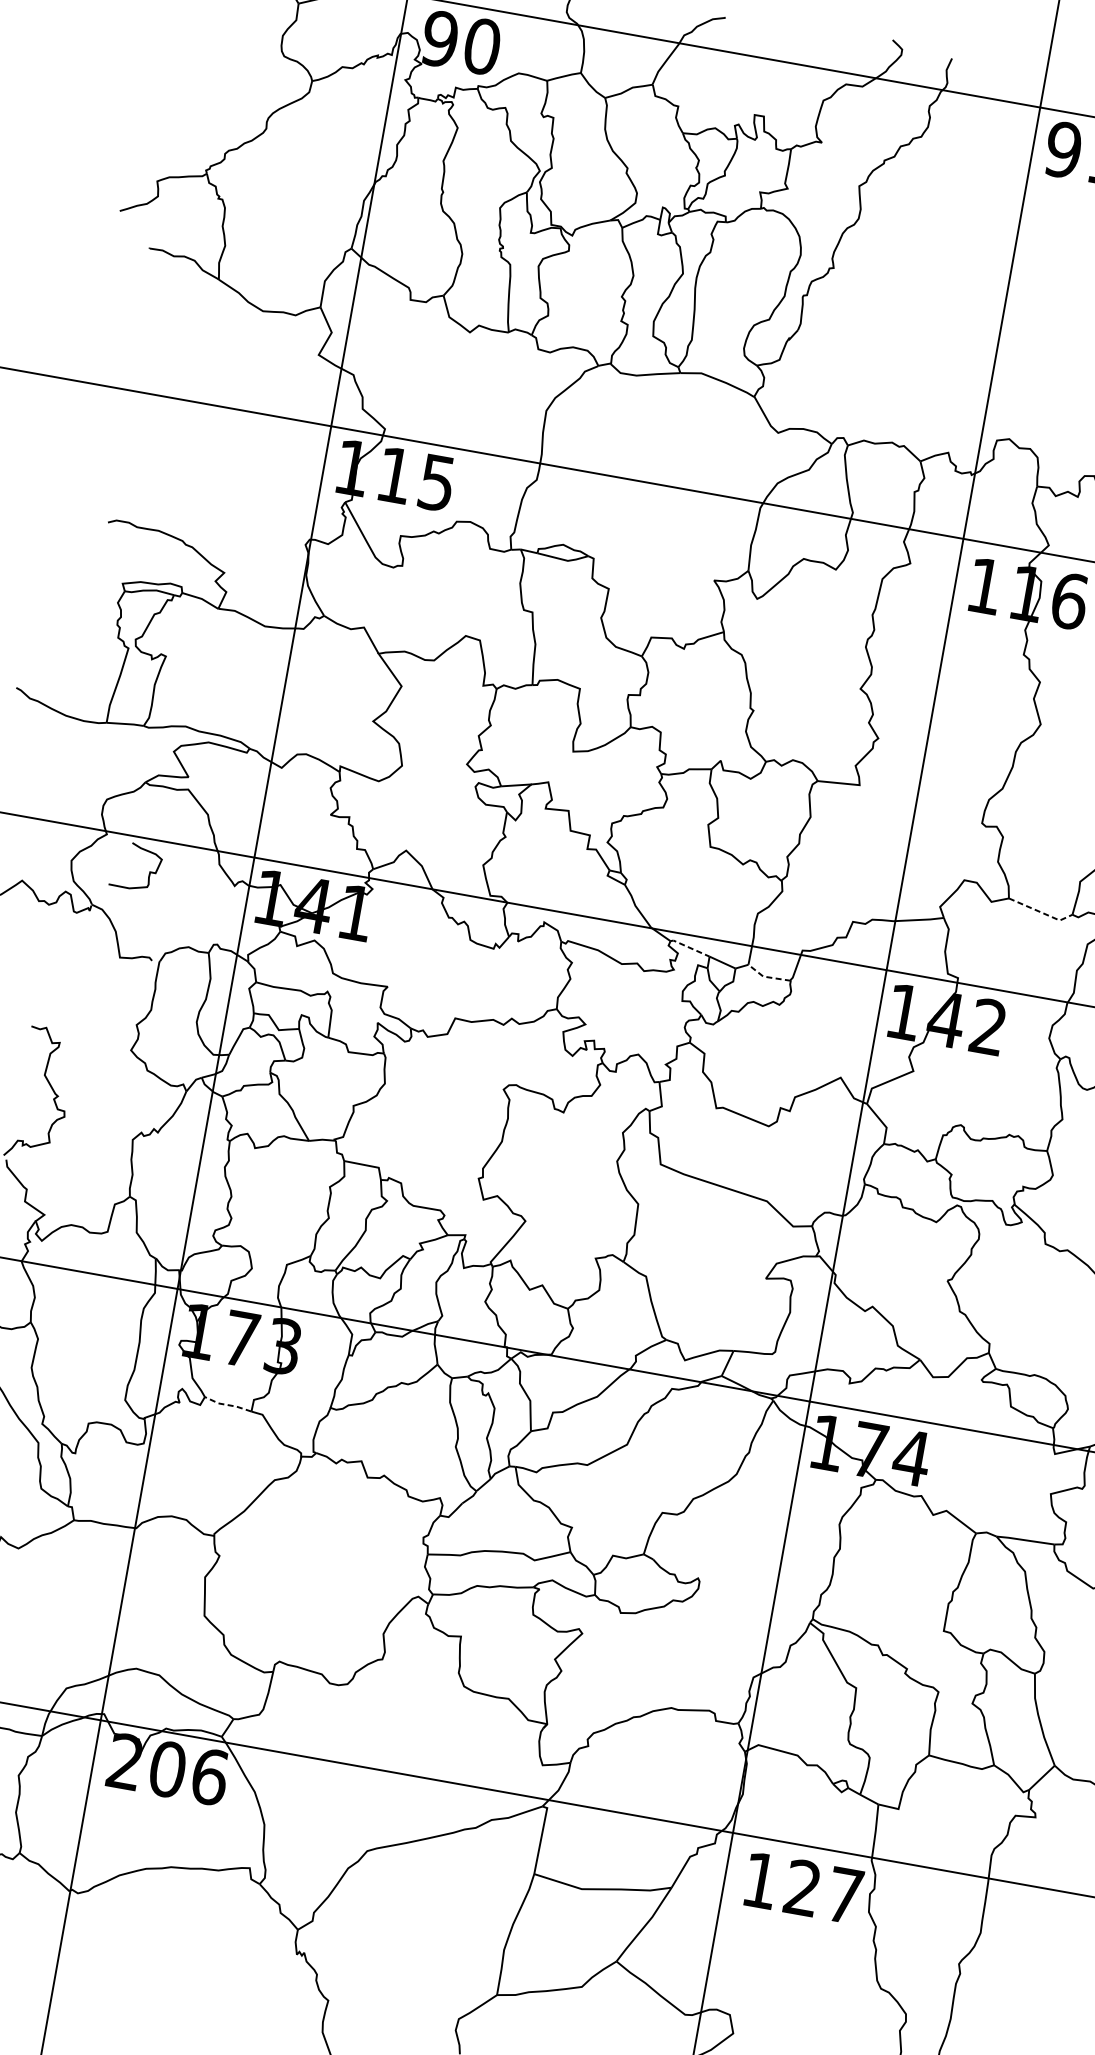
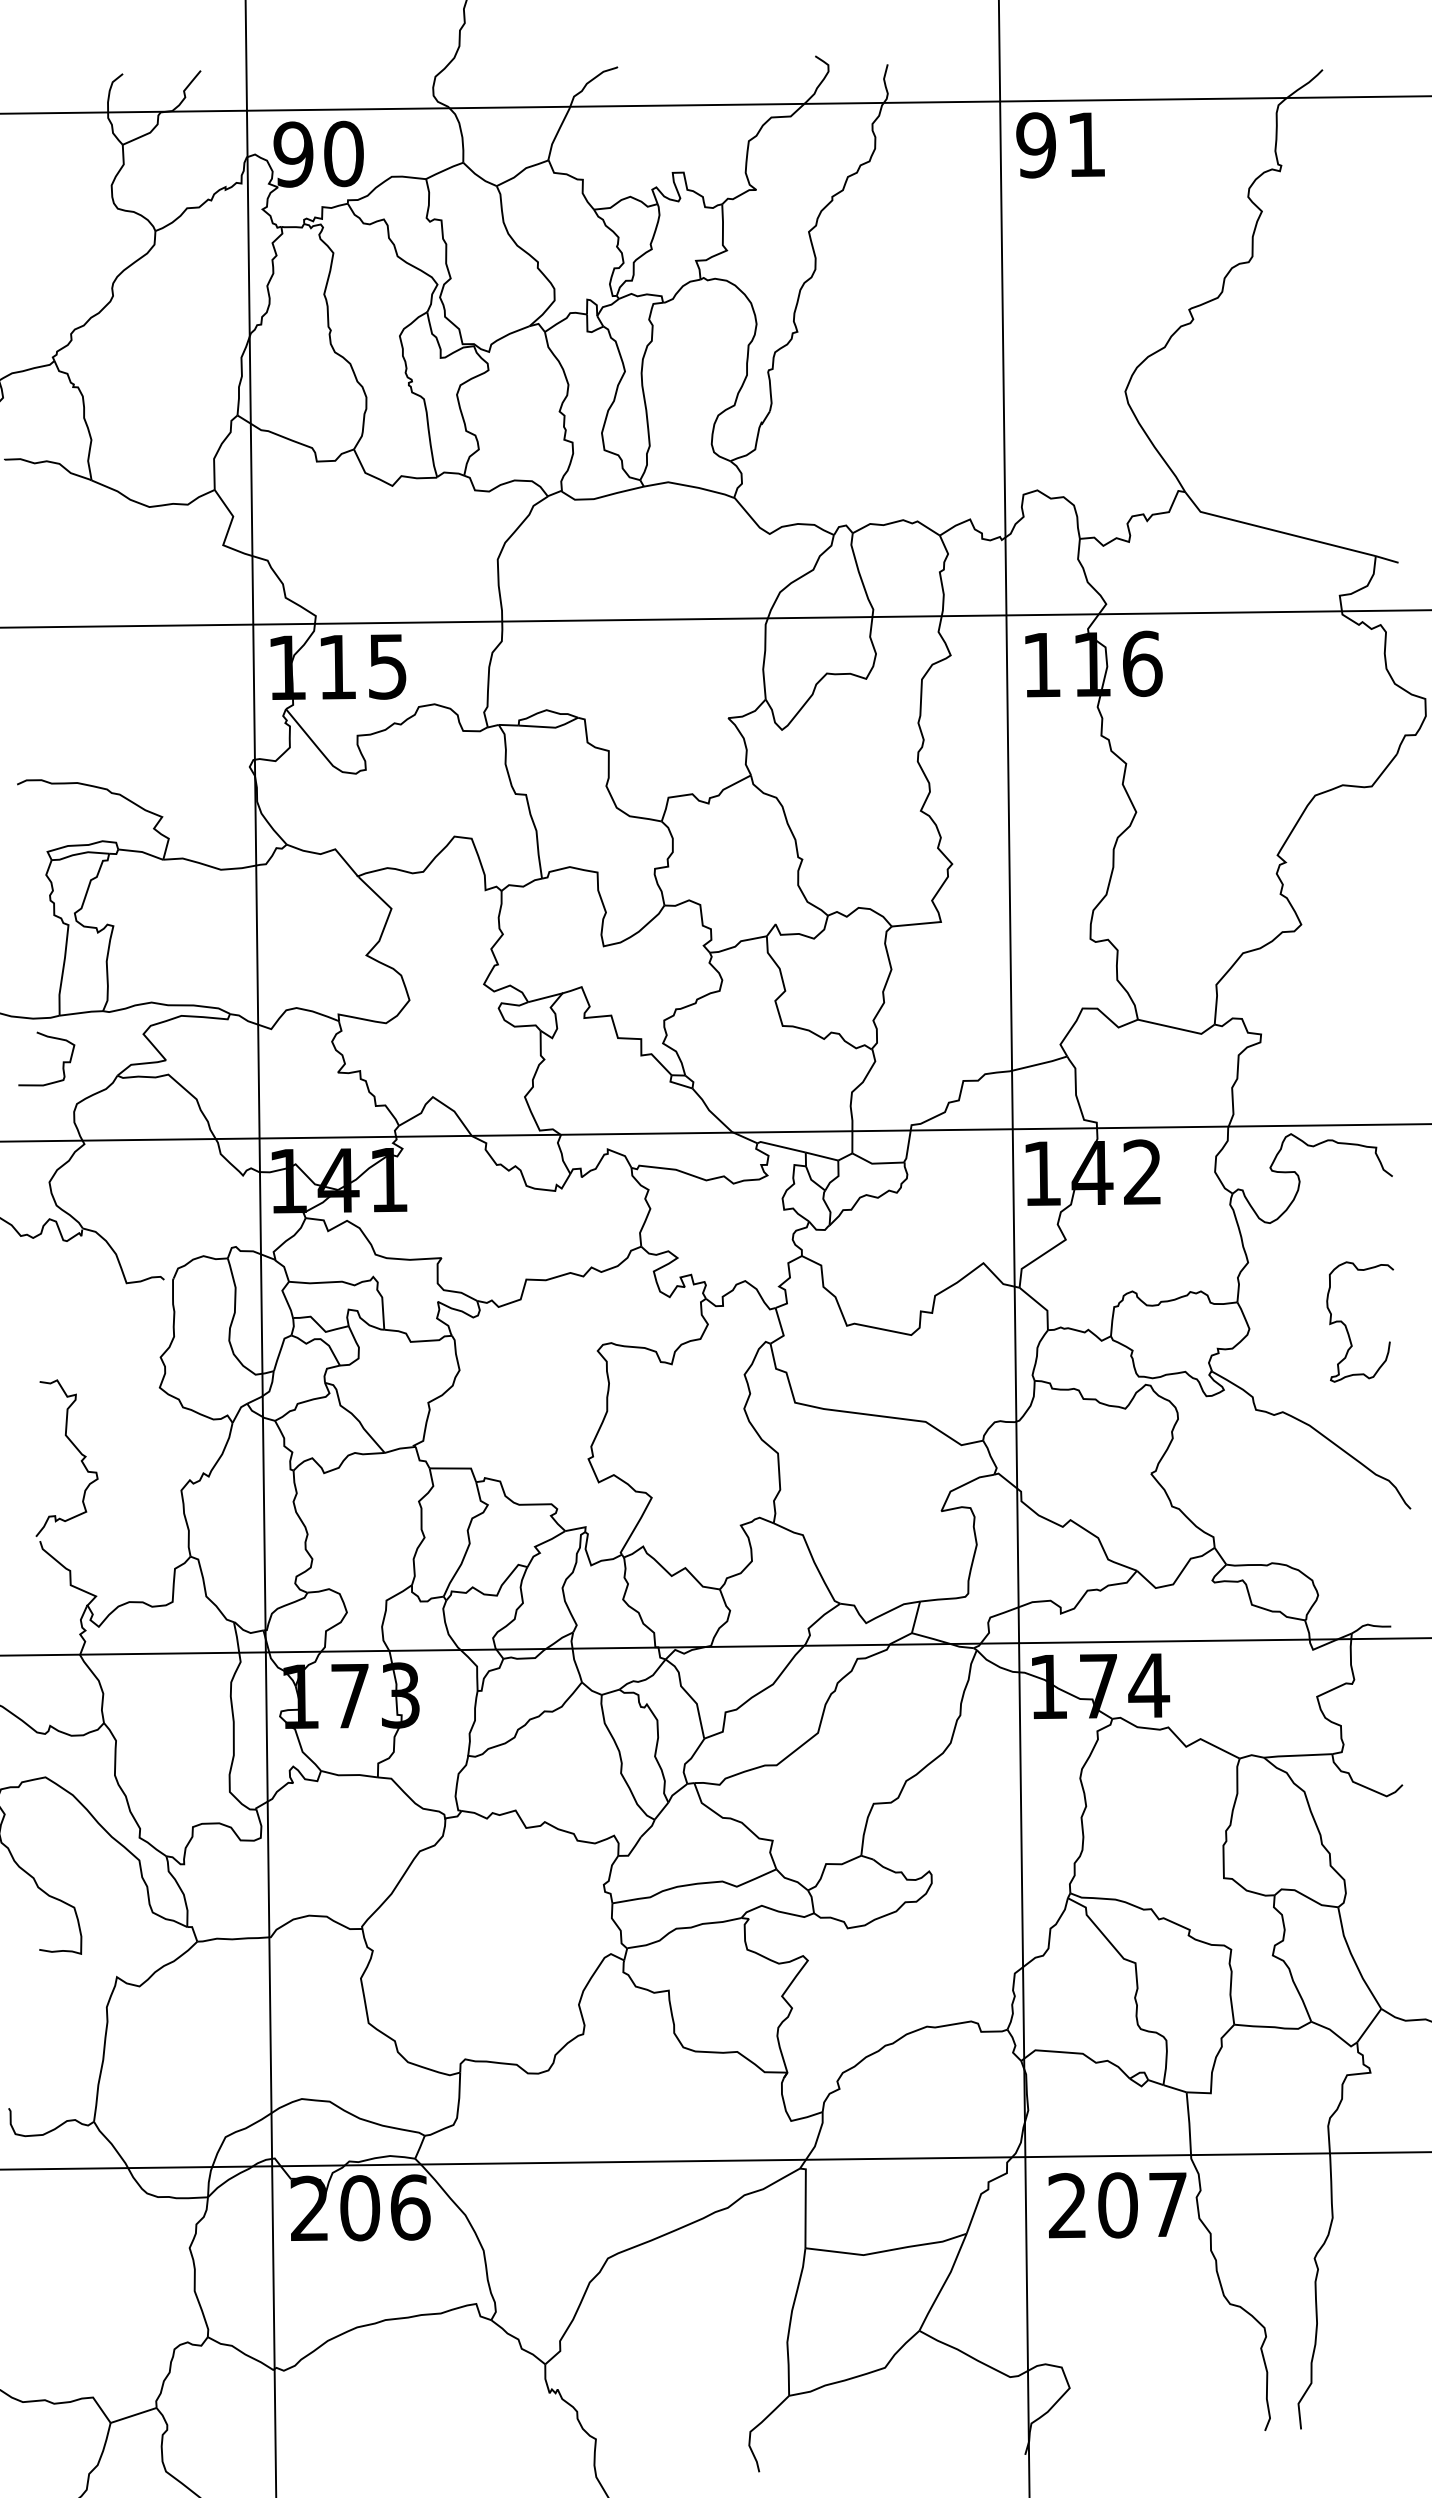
curve: (149, 871) -> (62, 1061), moved
line: (1041, 912) -> (1178, 1028), dashed -> solid
line: (689, 947) -> (780, 1146), dashed -> solid
line: (767, 977) -> (876, 1163), dashed -> solid
line: (227, 1405) -> (349, 1775), dashed -> solid
text: (781, 1884) -> (1092, 2205), 127 -> 207

